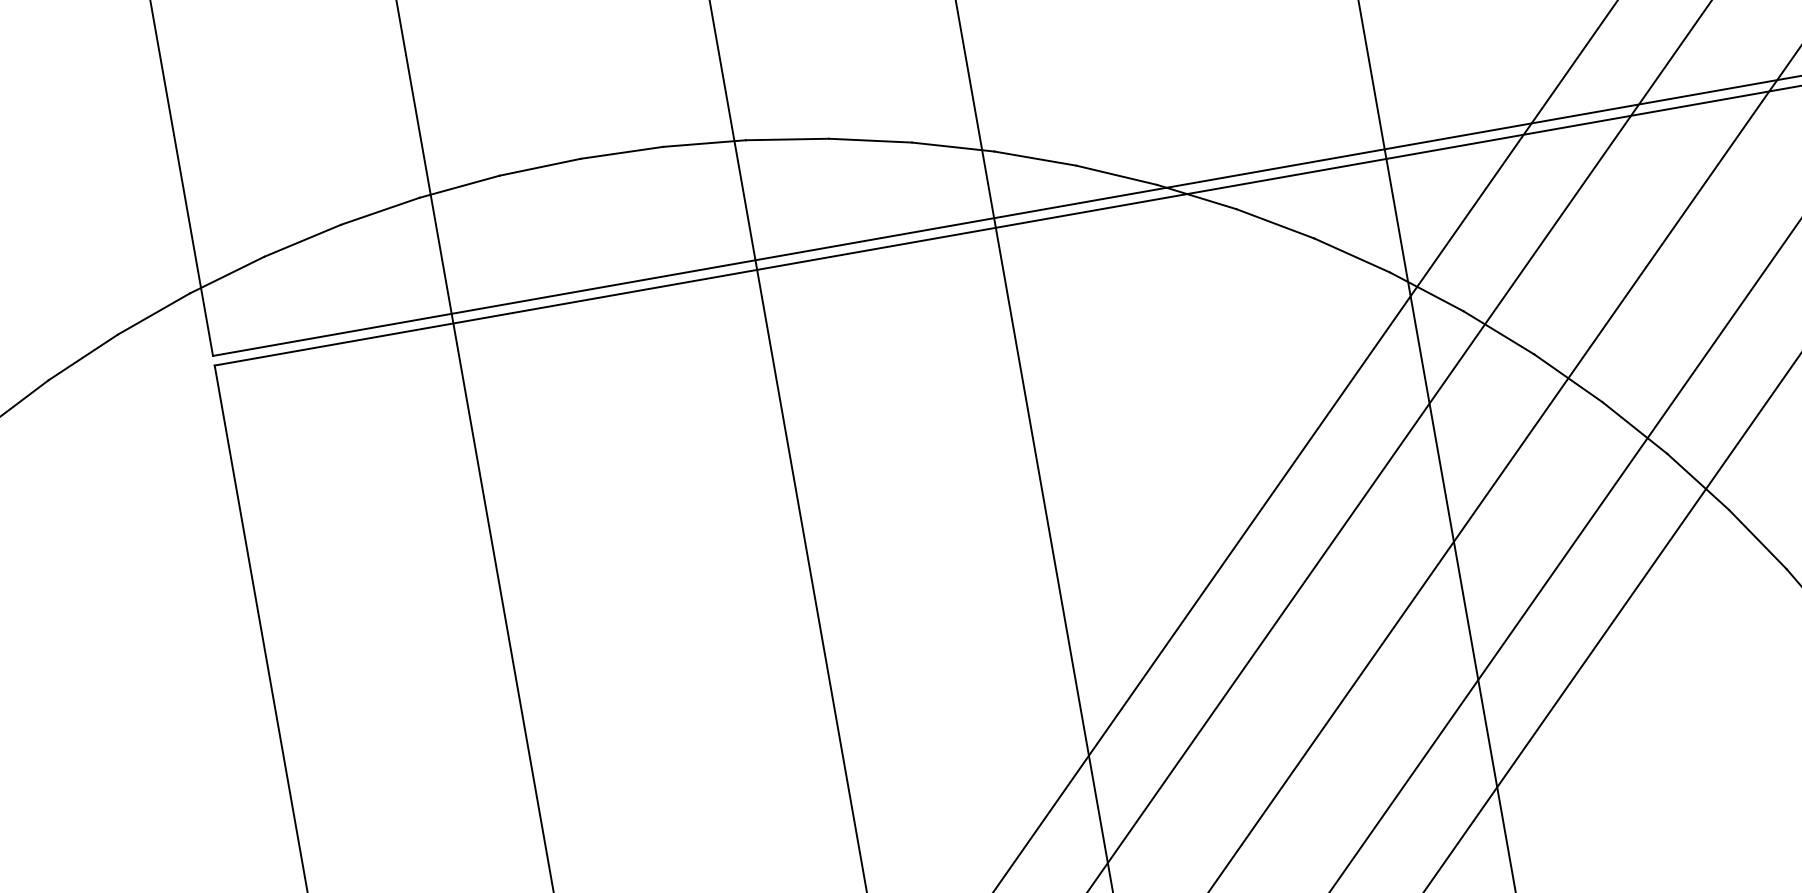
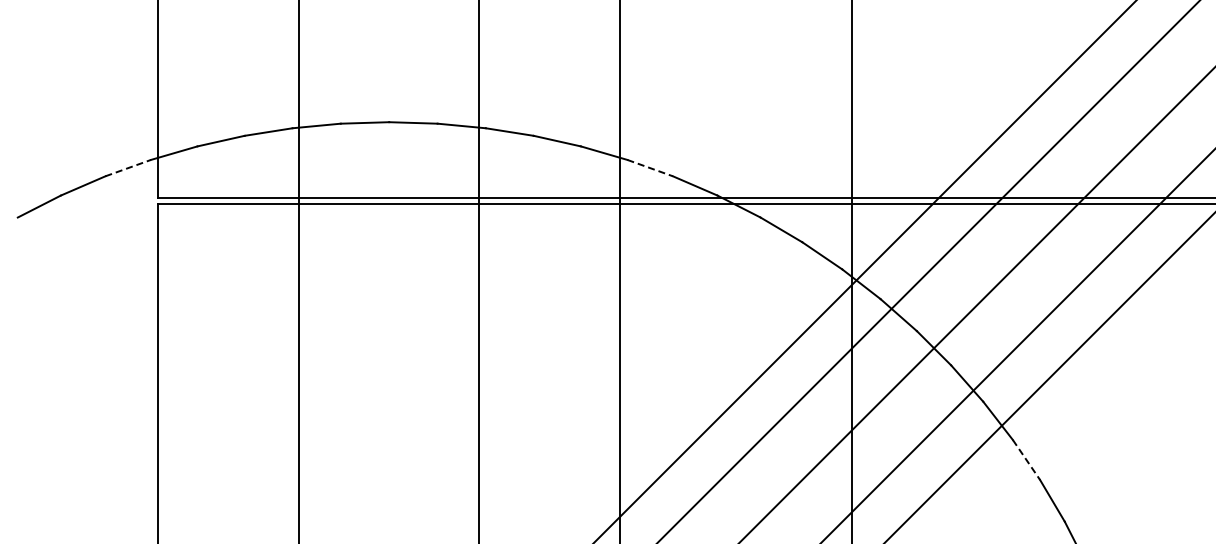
line: (1036, 159) -> (650, 168), solid -> dashed
line: (154, 312) -> (128, 167), solid -> dashed
line: (1757, 540) -> (1026, 460), solid -> dashed

